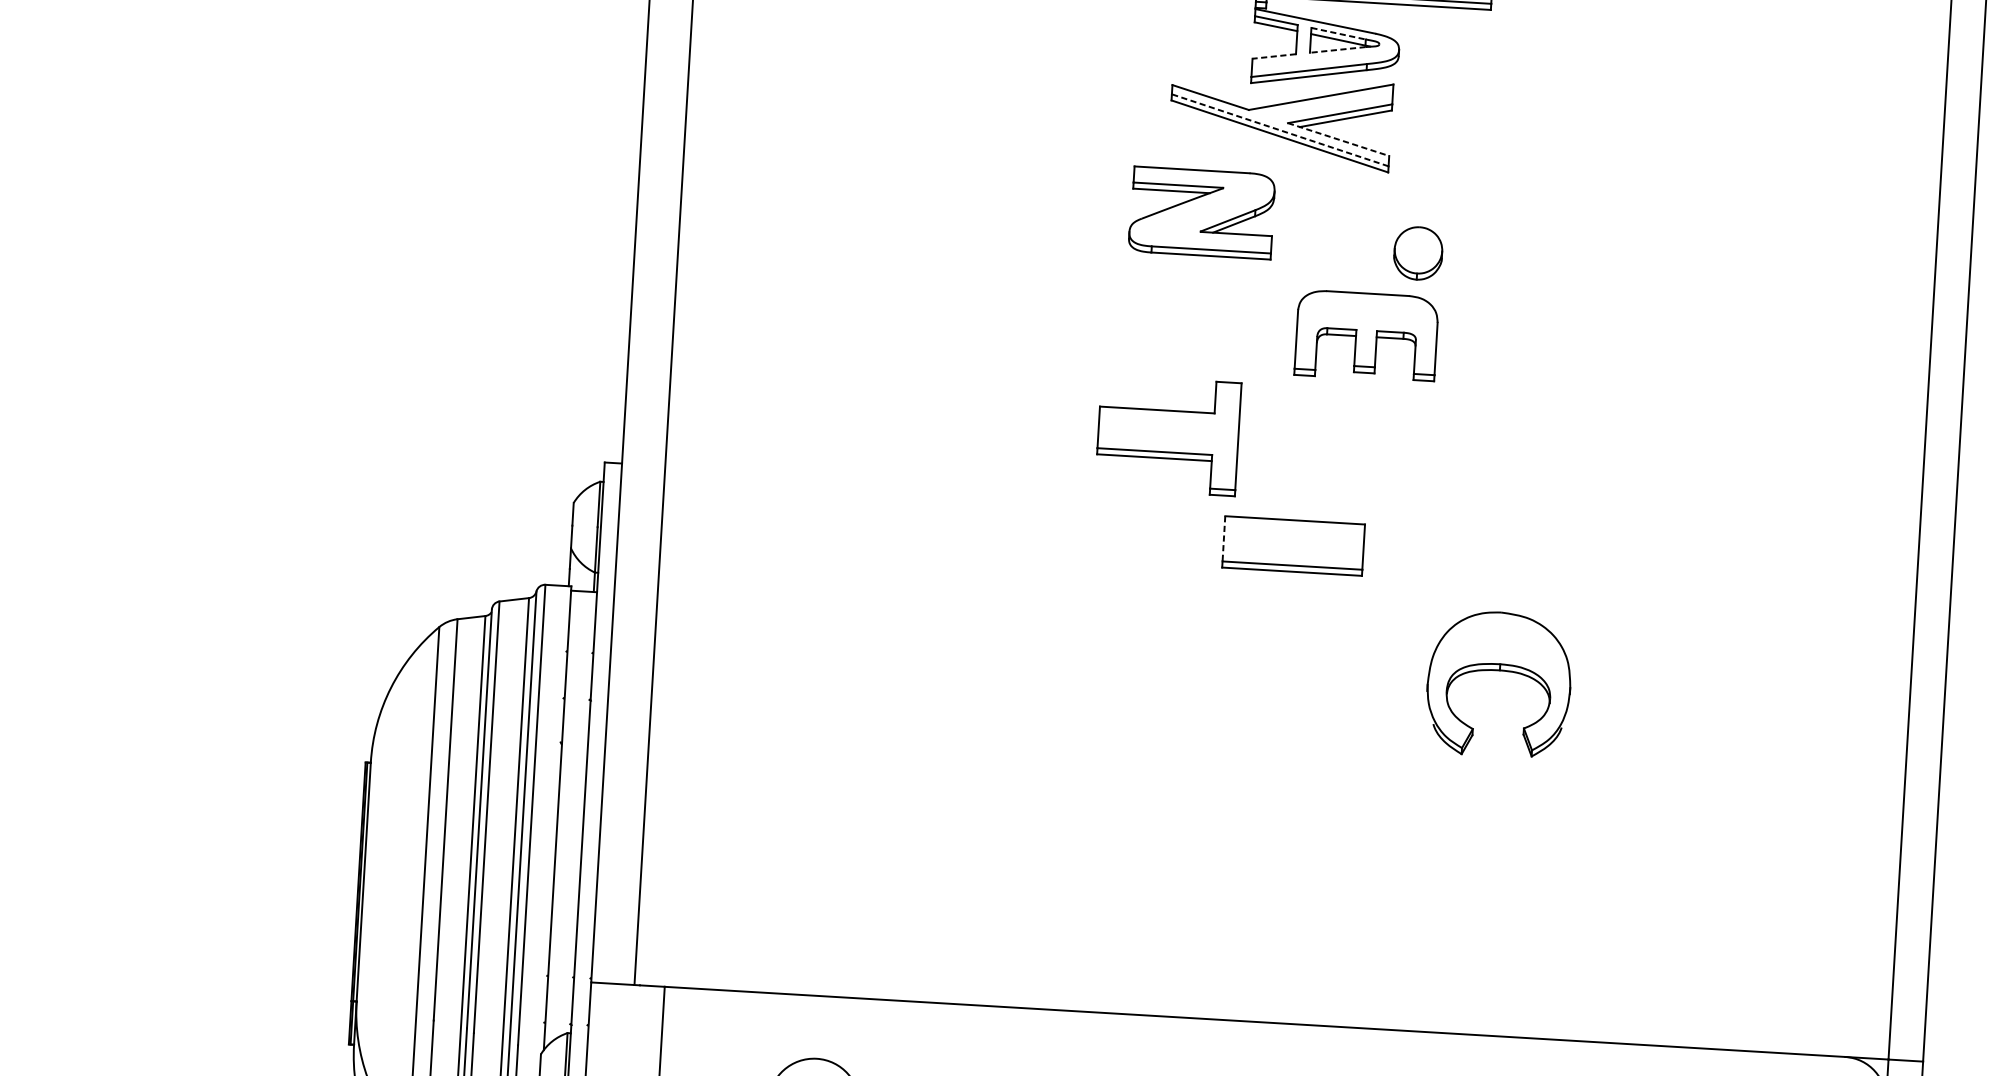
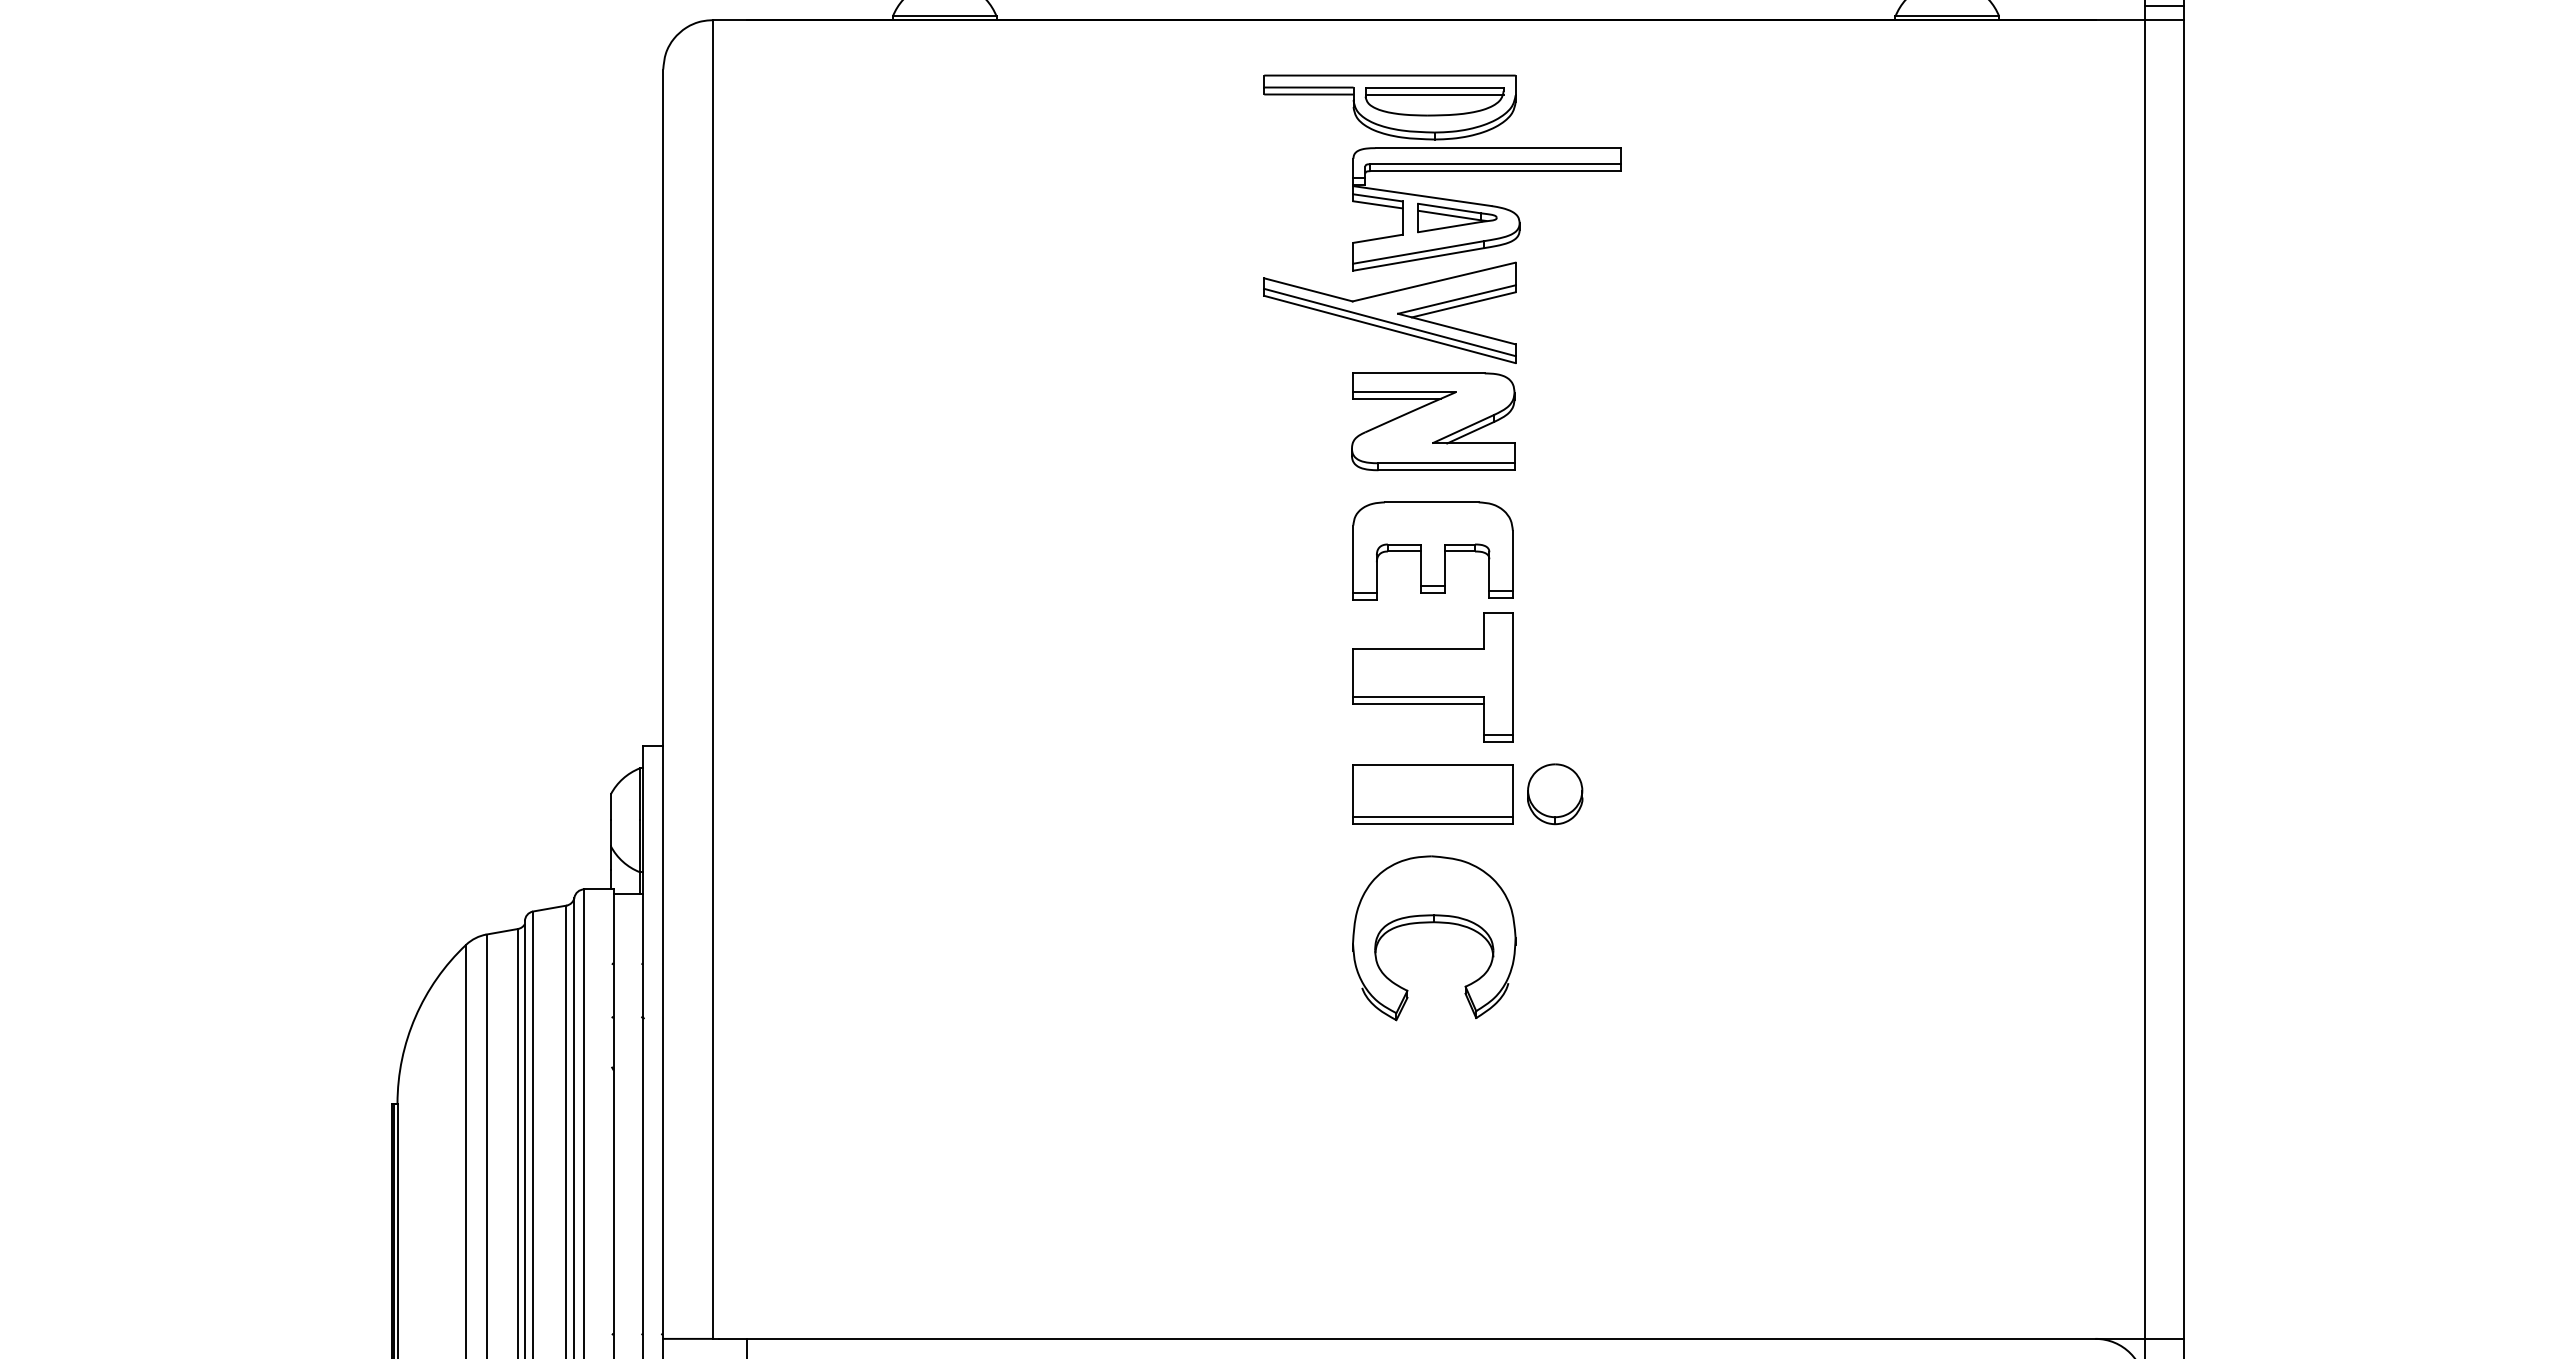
line: (1338, 33) -> (1449, 208), dashed -> solid
line: (1337, 50) -> (1449, 227), dashed -> solid
line: (1273, 56) -> (1377, 238), dashed -> solid
line: (1280, 130) -> (1389, 322), dashed -> solid
line: (1338, 139) -> (1456, 329), dashed -> solid
part: (1202, 212) -> (1433, 421), moved
part: (1418, 253) -> (1555, 794), moved
part: (1366, 335) -> (1432, 550), moved
part: (1167, 435) -> (1432, 677), moved
line: (1224, 539) -> (1353, 791), dashed -> solid
part: (1500, 671) -> (1434, 923), moved

